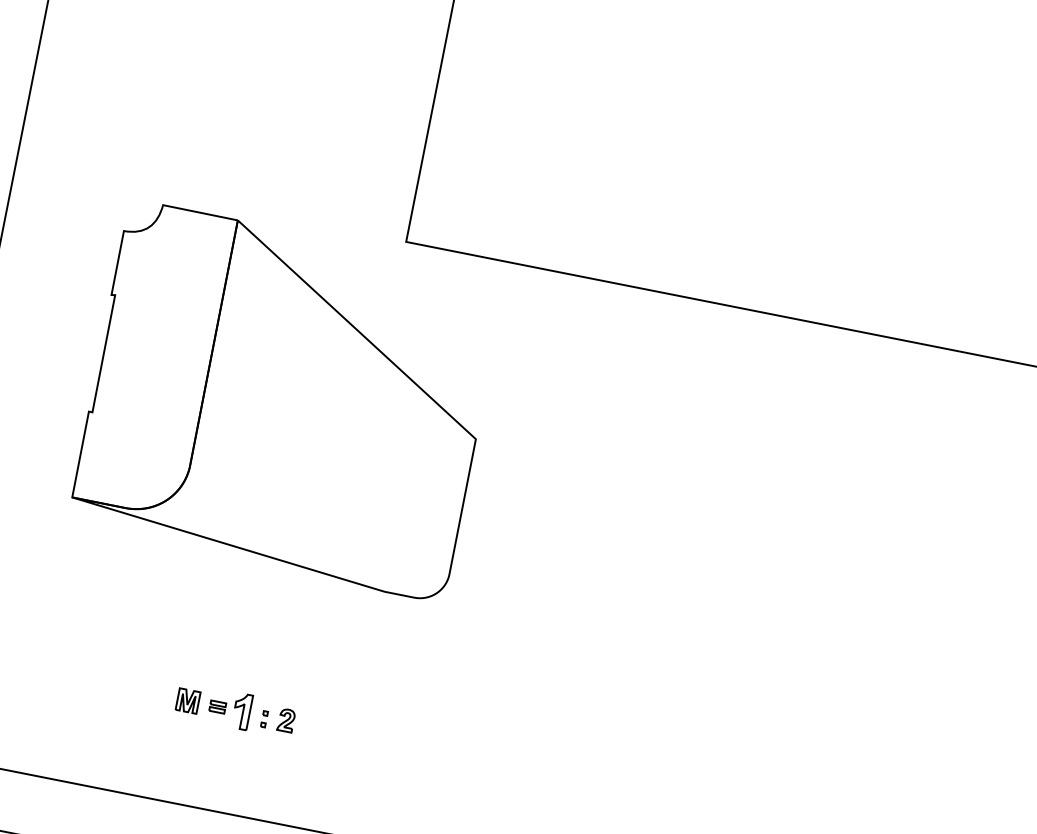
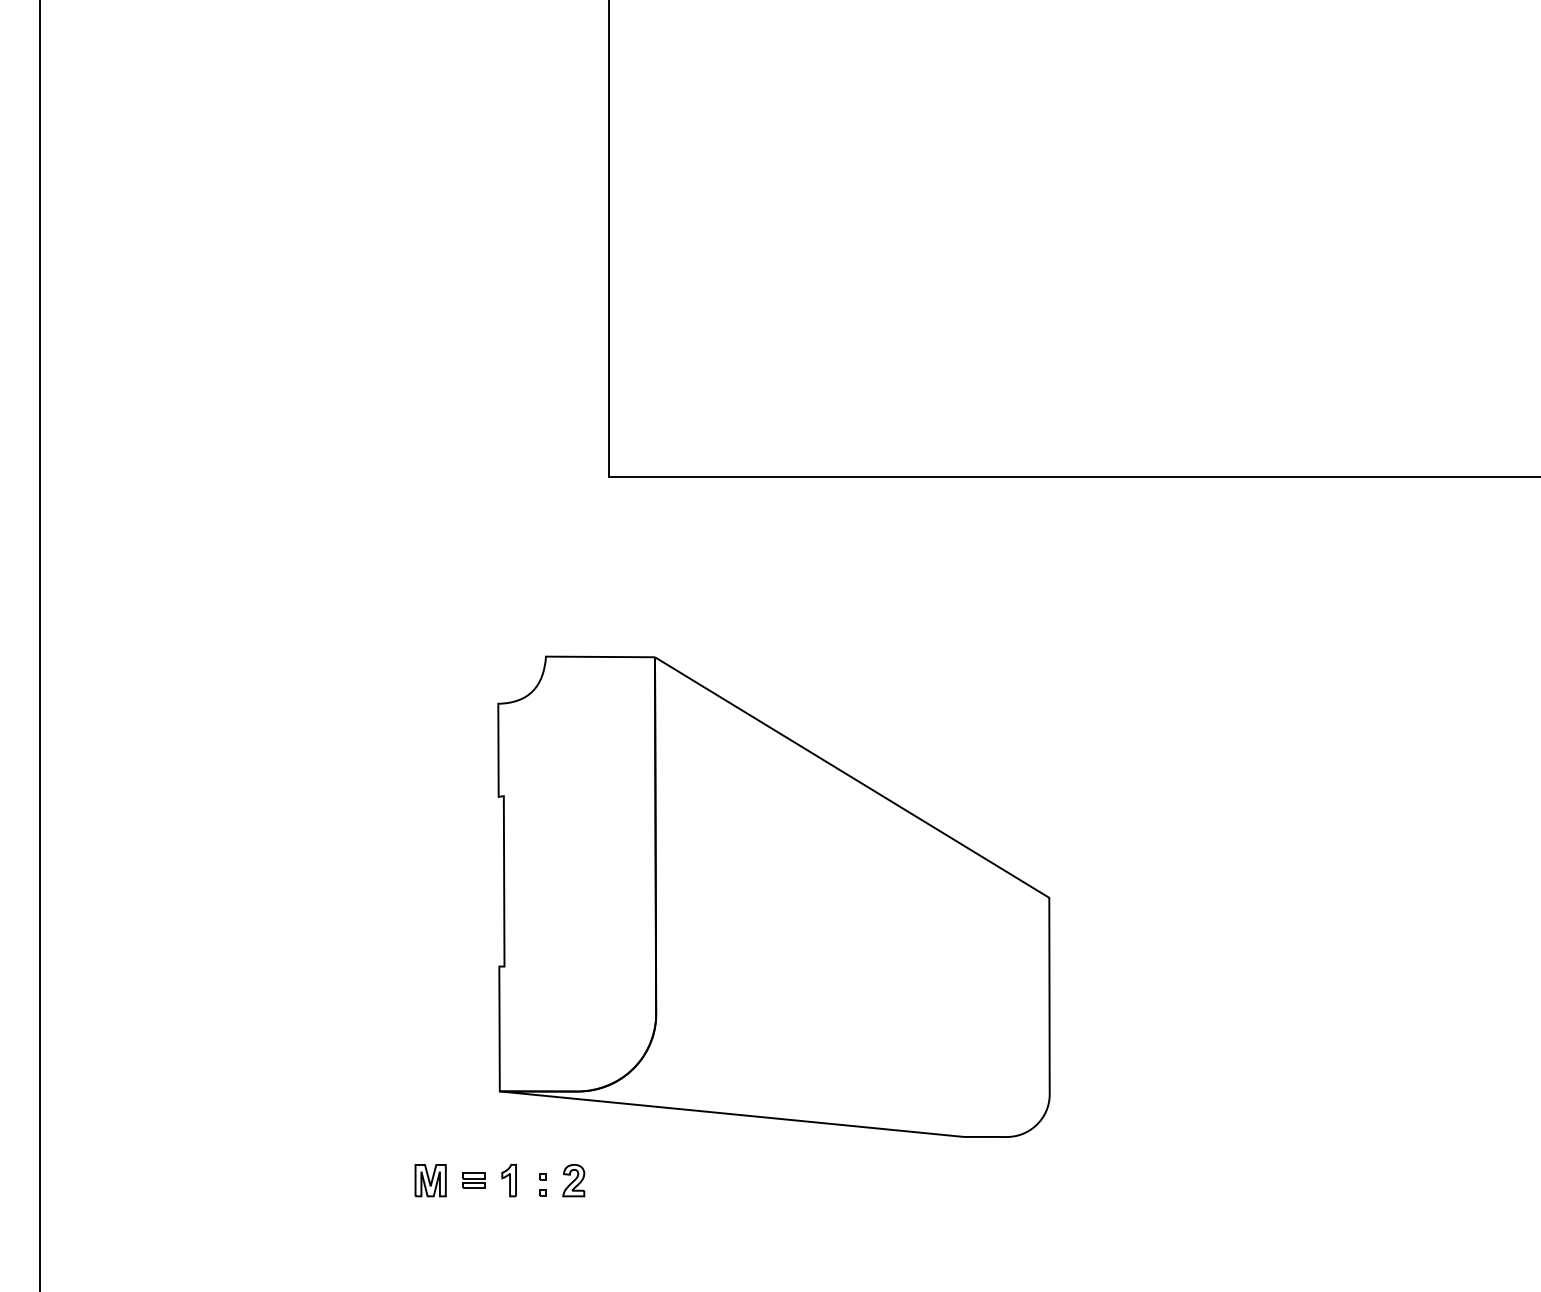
part: (286, 400) -> (773, 896), moved
part: (241, 711) -> (508, 1180), size x0.62

